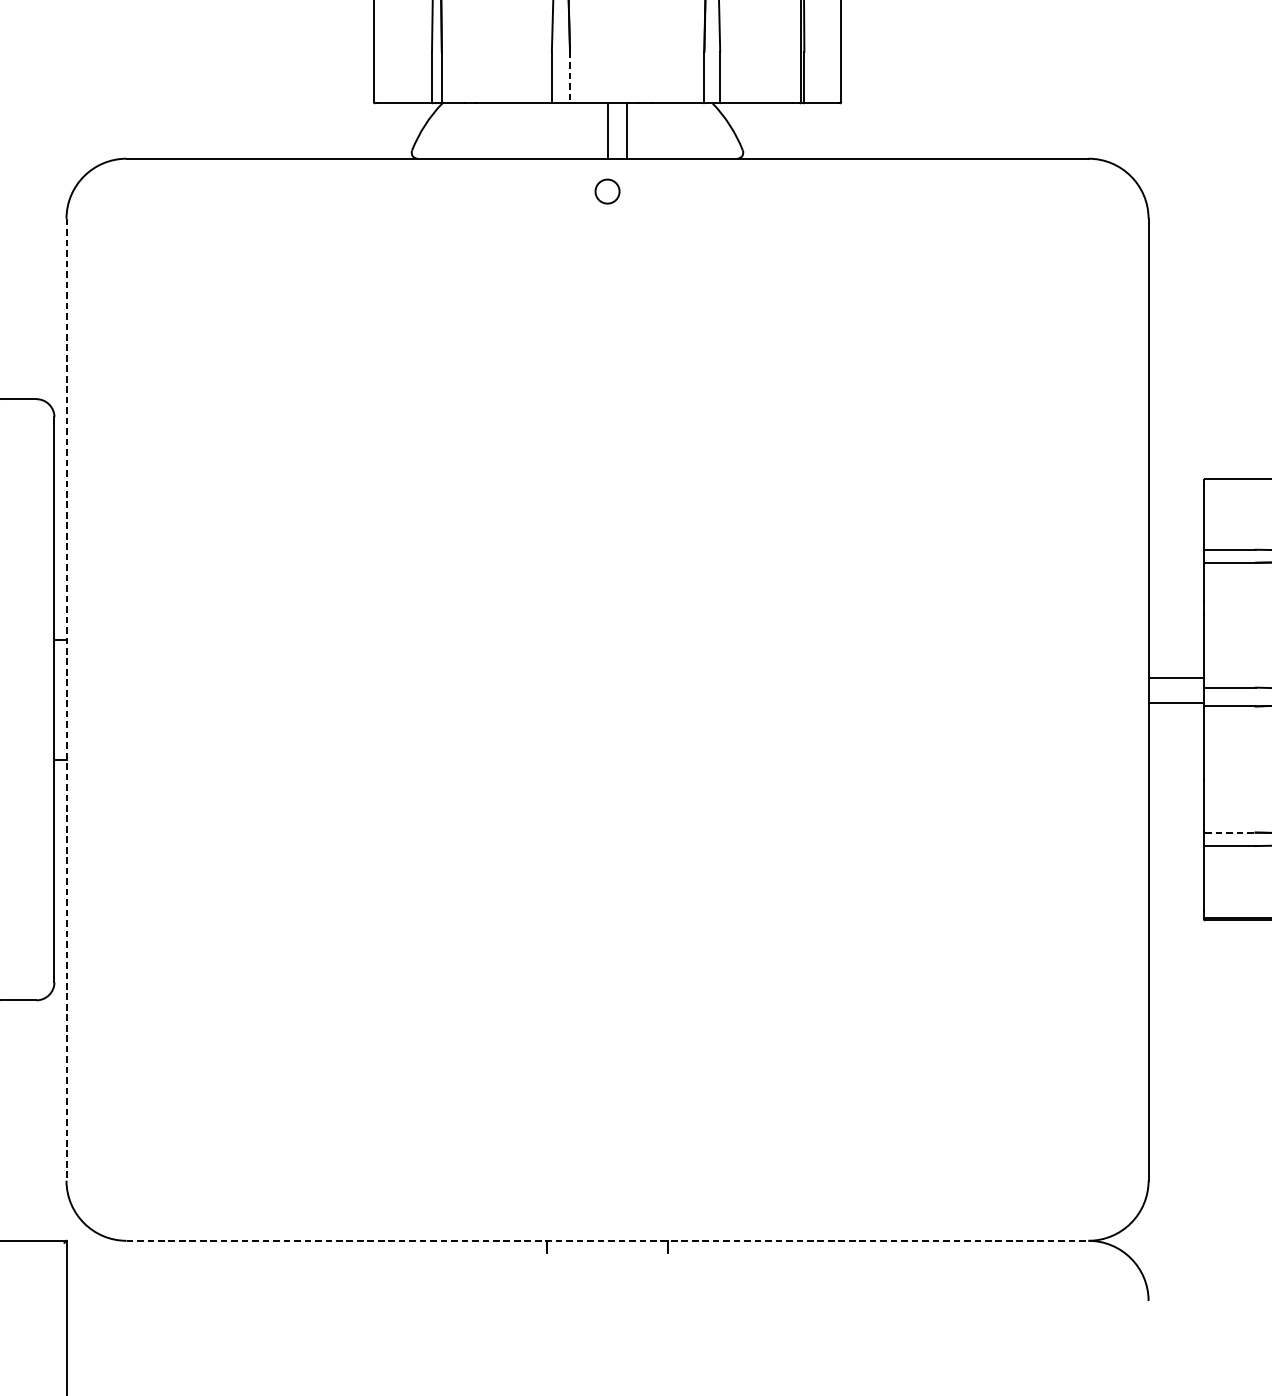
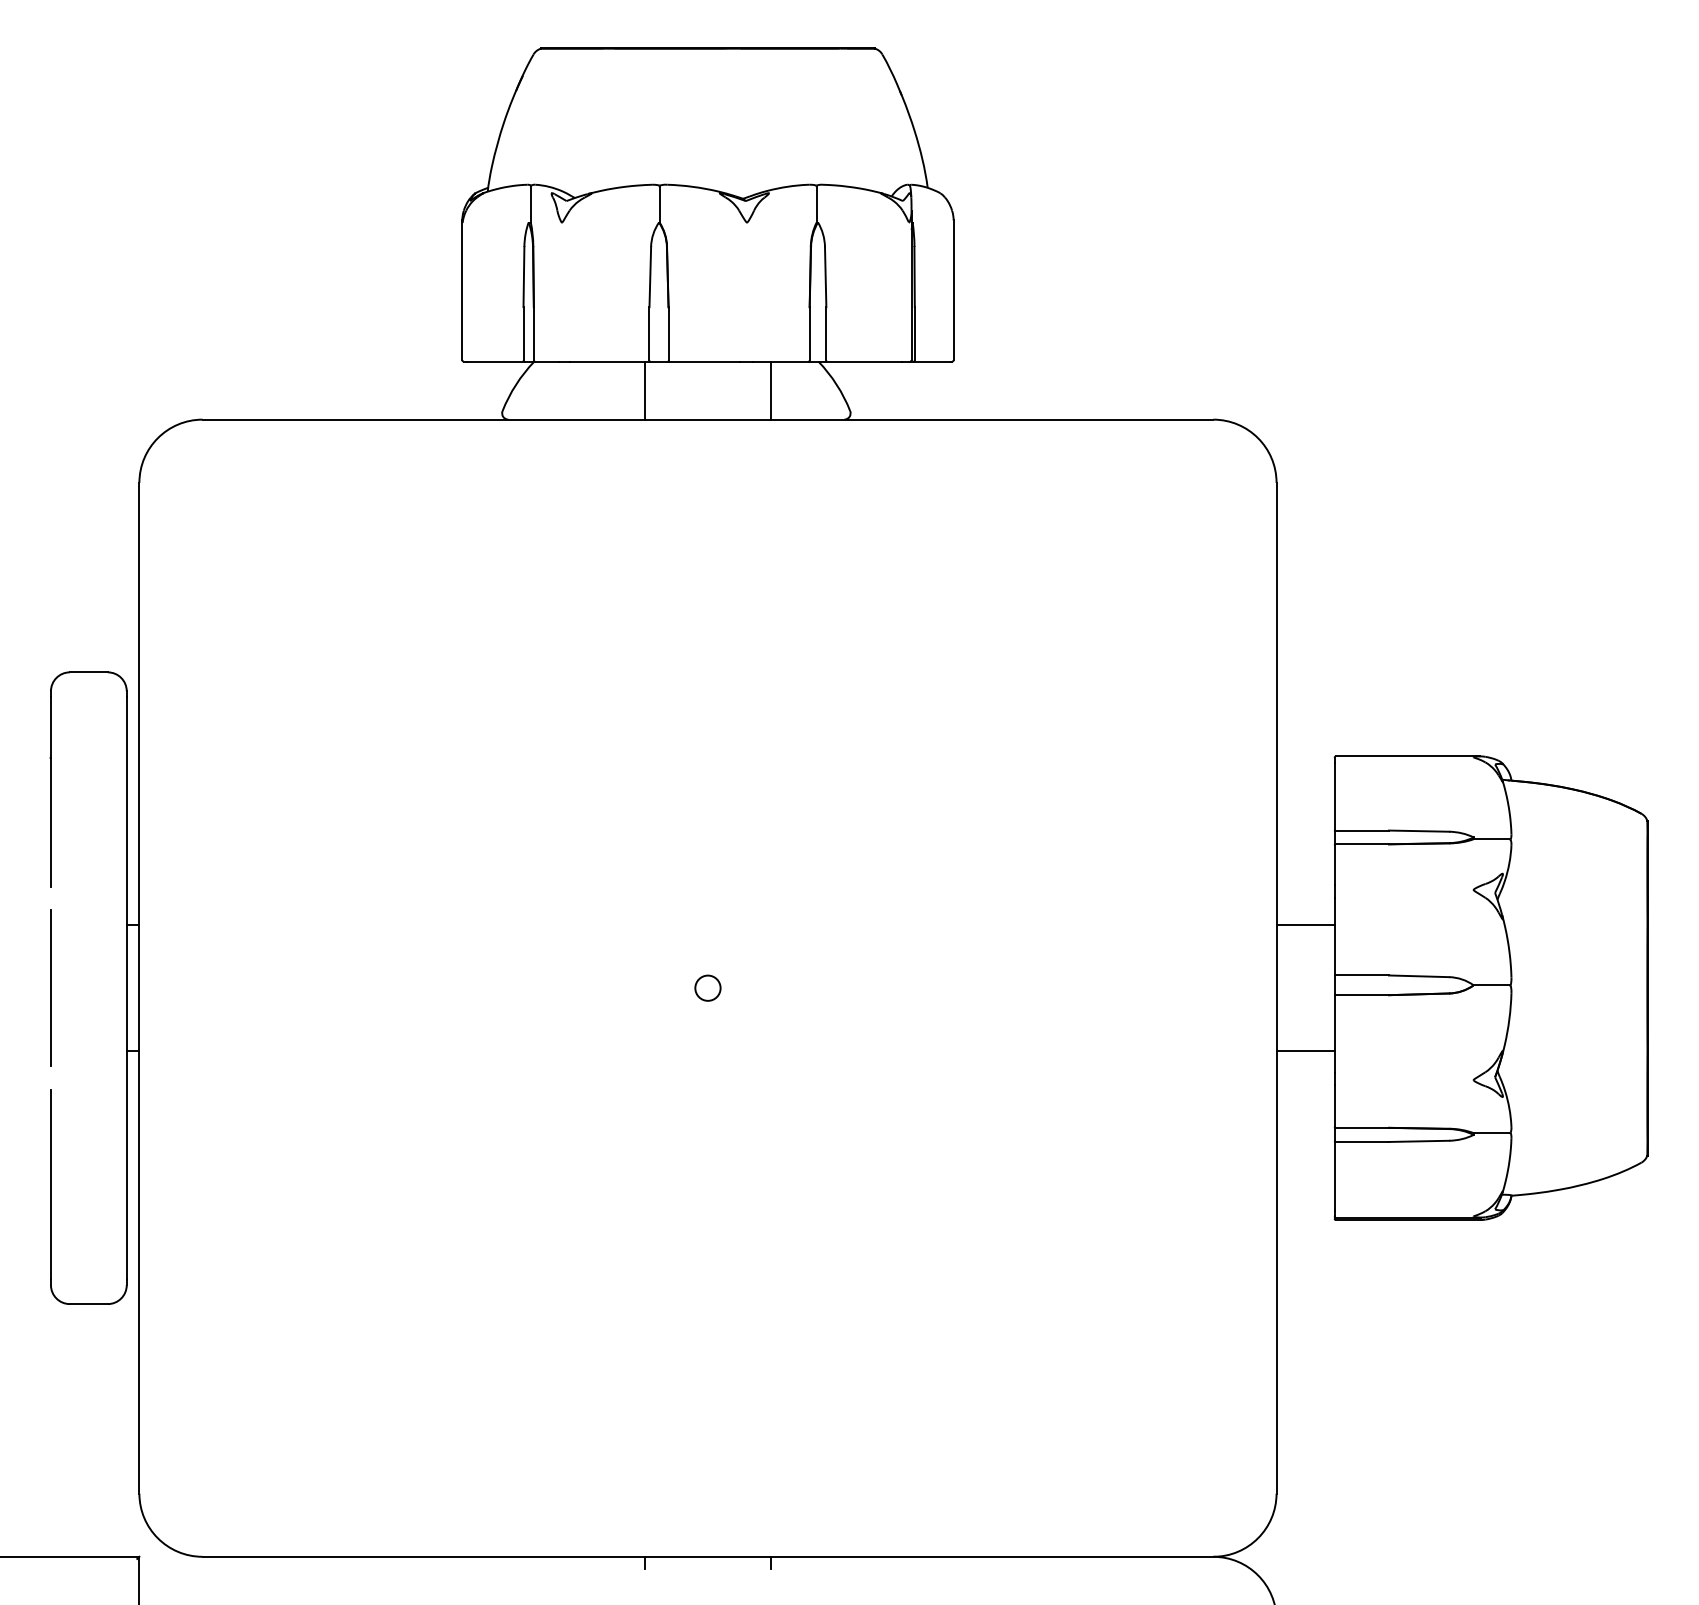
line: (569, 76) -> (668, 333), dashed -> solid
line: (608, 130) -> (771, 390), moved
line: (627, 130) -> (644, 390), moved
circle: (607, 190) -> (707, 987), moved
line: (1176, 678) -> (1305, 1051), moved
line: (66, 700) -> (139, 988), dashed -> solid
line: (1176, 703) -> (1305, 925), moved
line: (1230, 832) -> (1362, 1127), dashed -> solid
line: (608, 1240) -> (708, 1556), dashed -> solid

